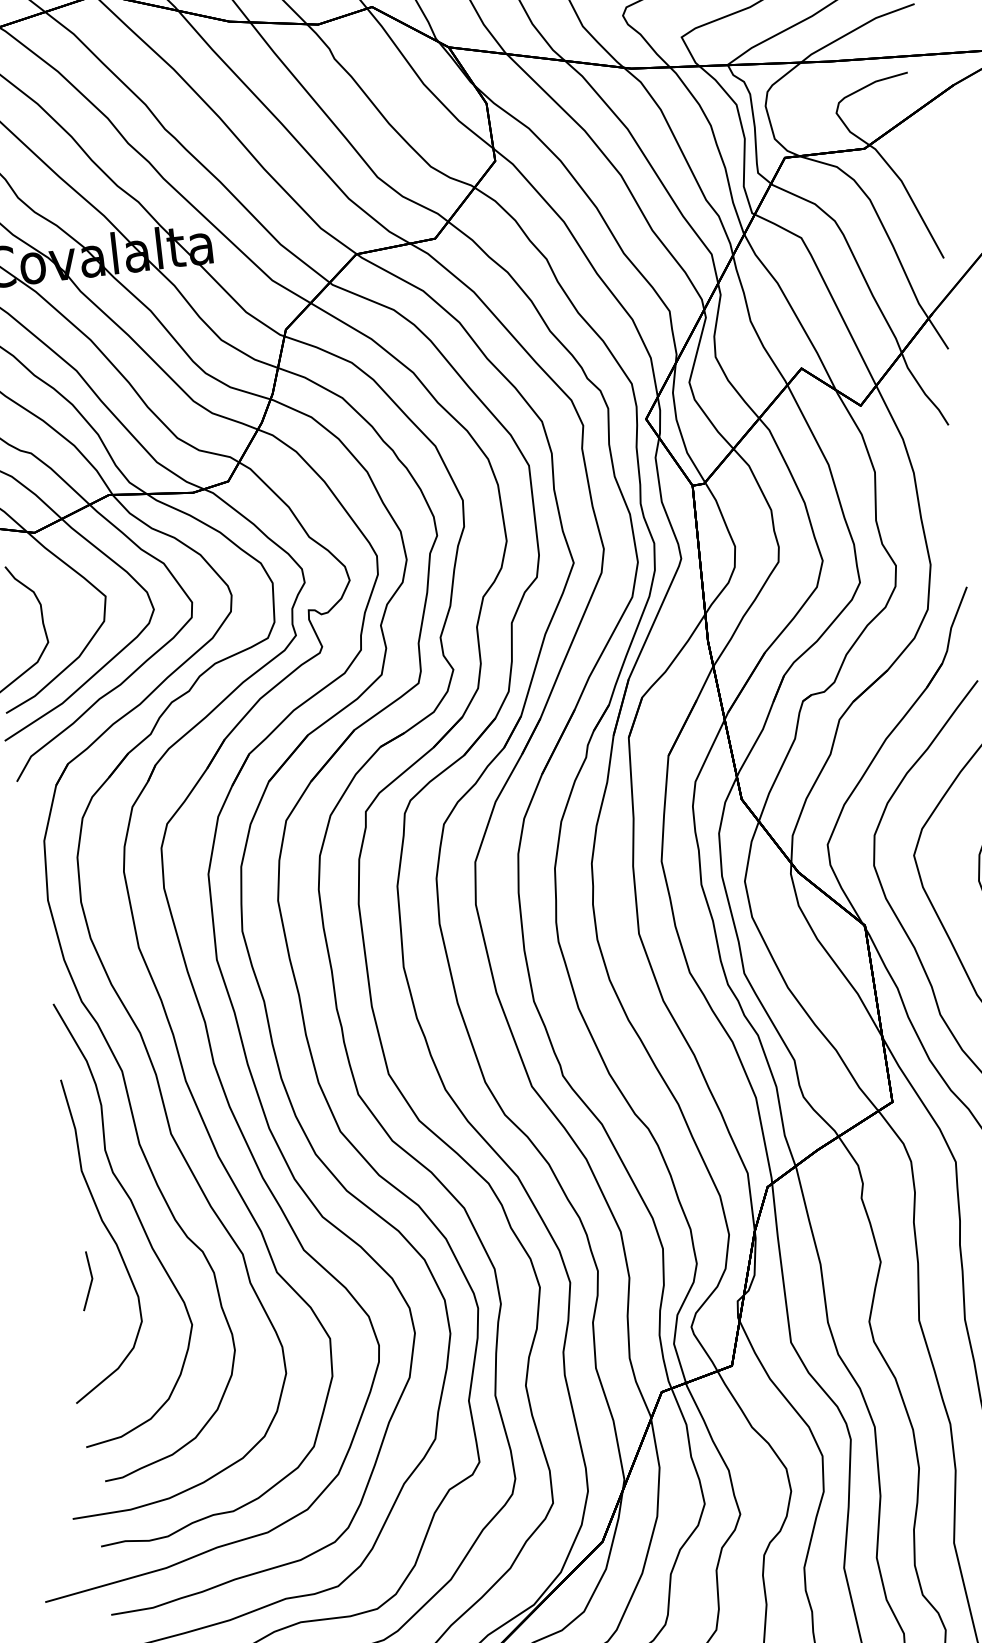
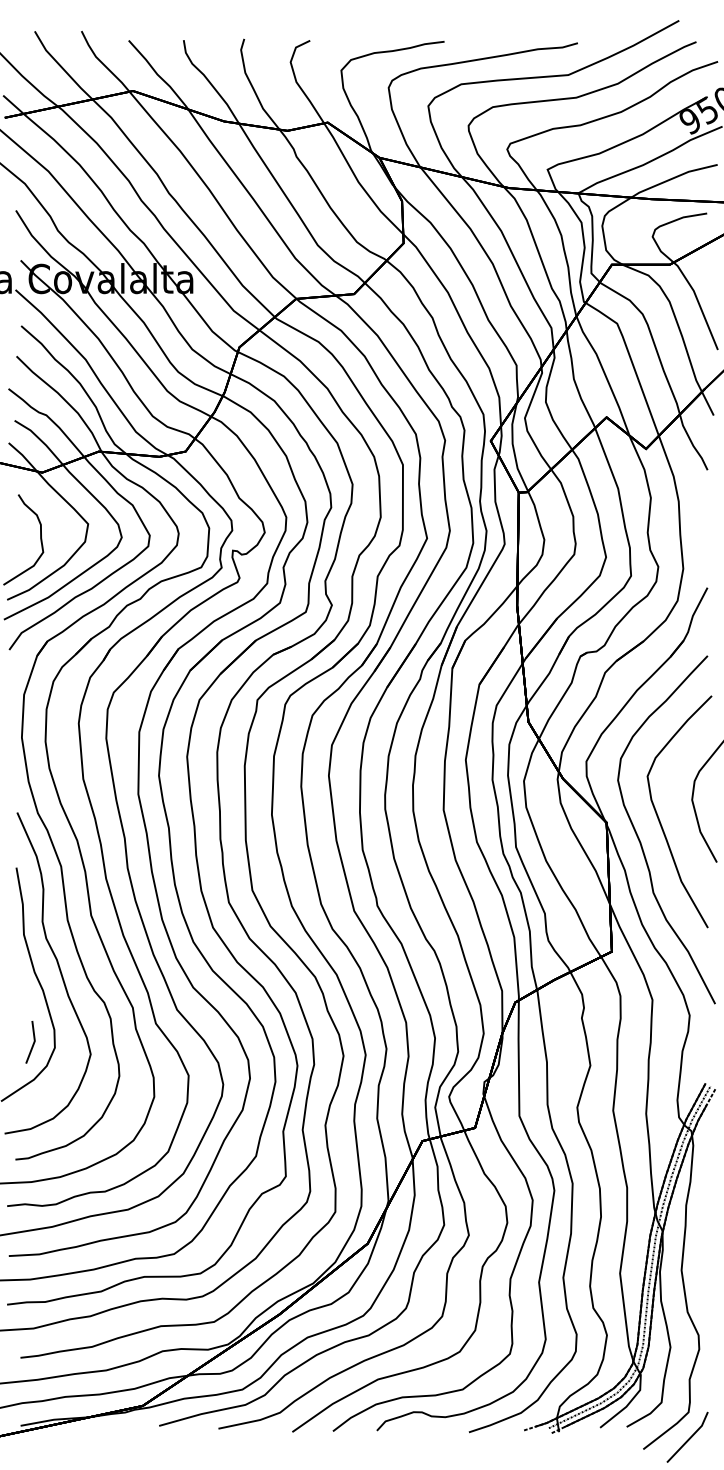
part: (86, 1281) -> (30, 1042), moved

